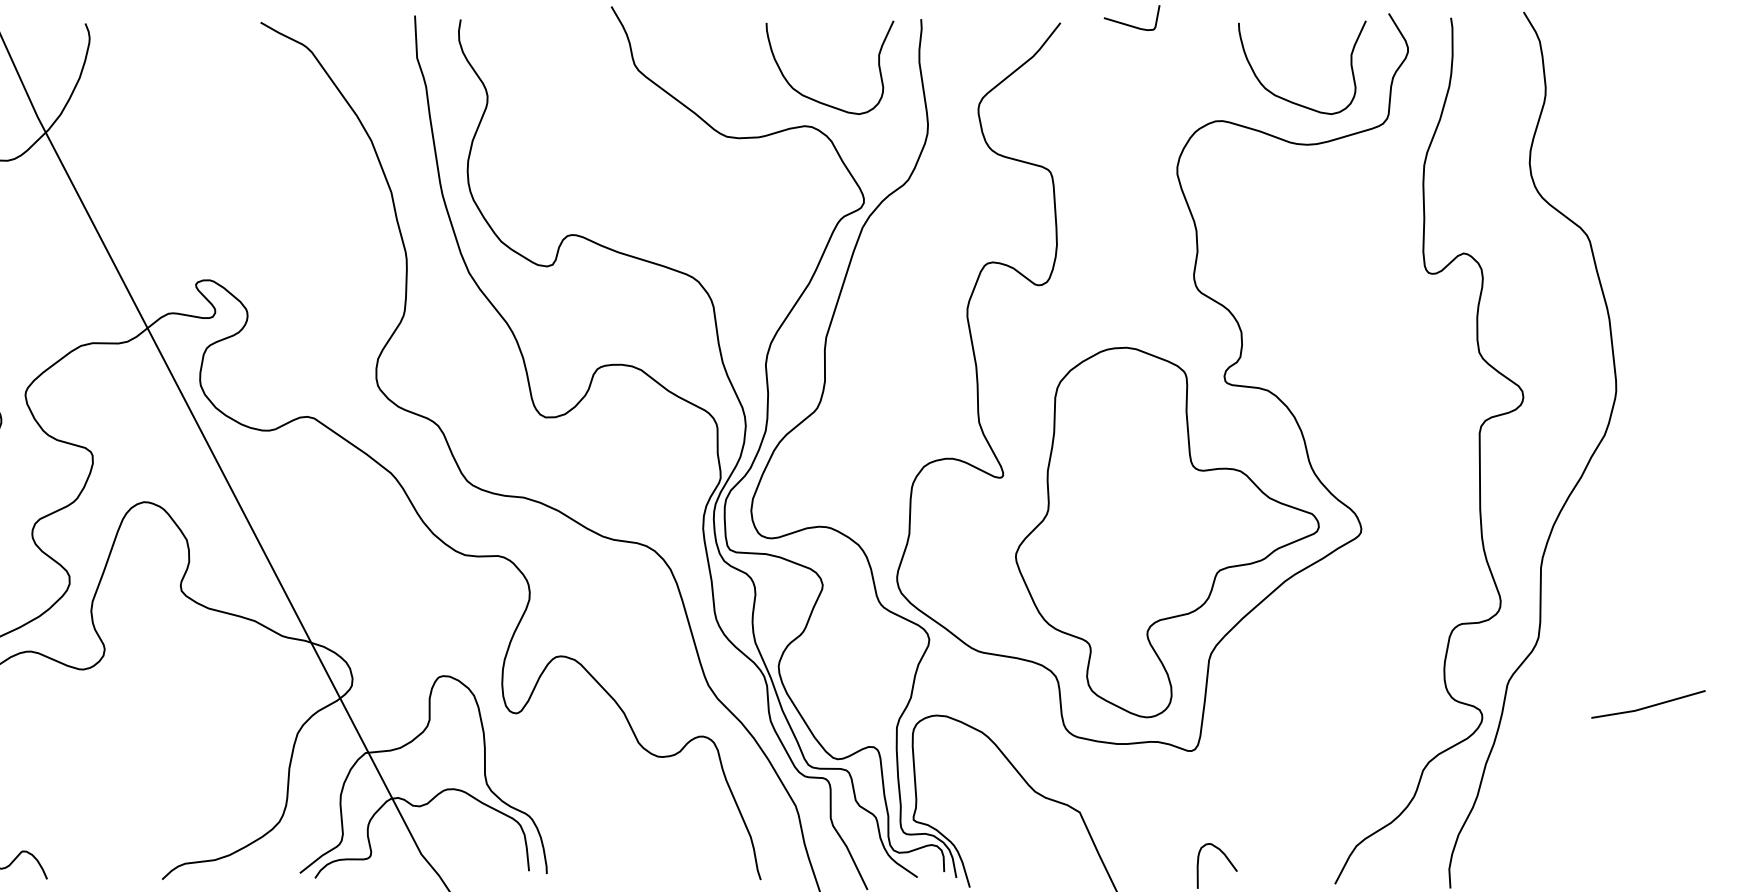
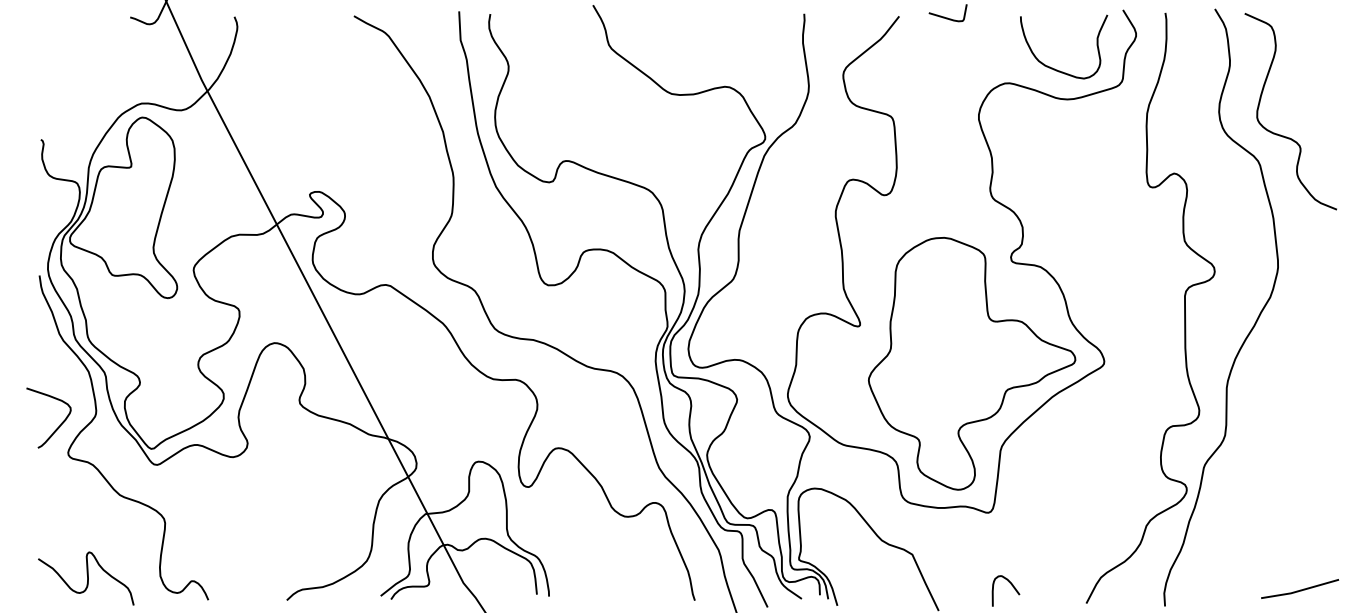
curve: (820, 100) -> (735, 69), removed
curve: (1624, 197) -> (1283, 135), added
line: (1649, 705) -> (1300, 589), moved

